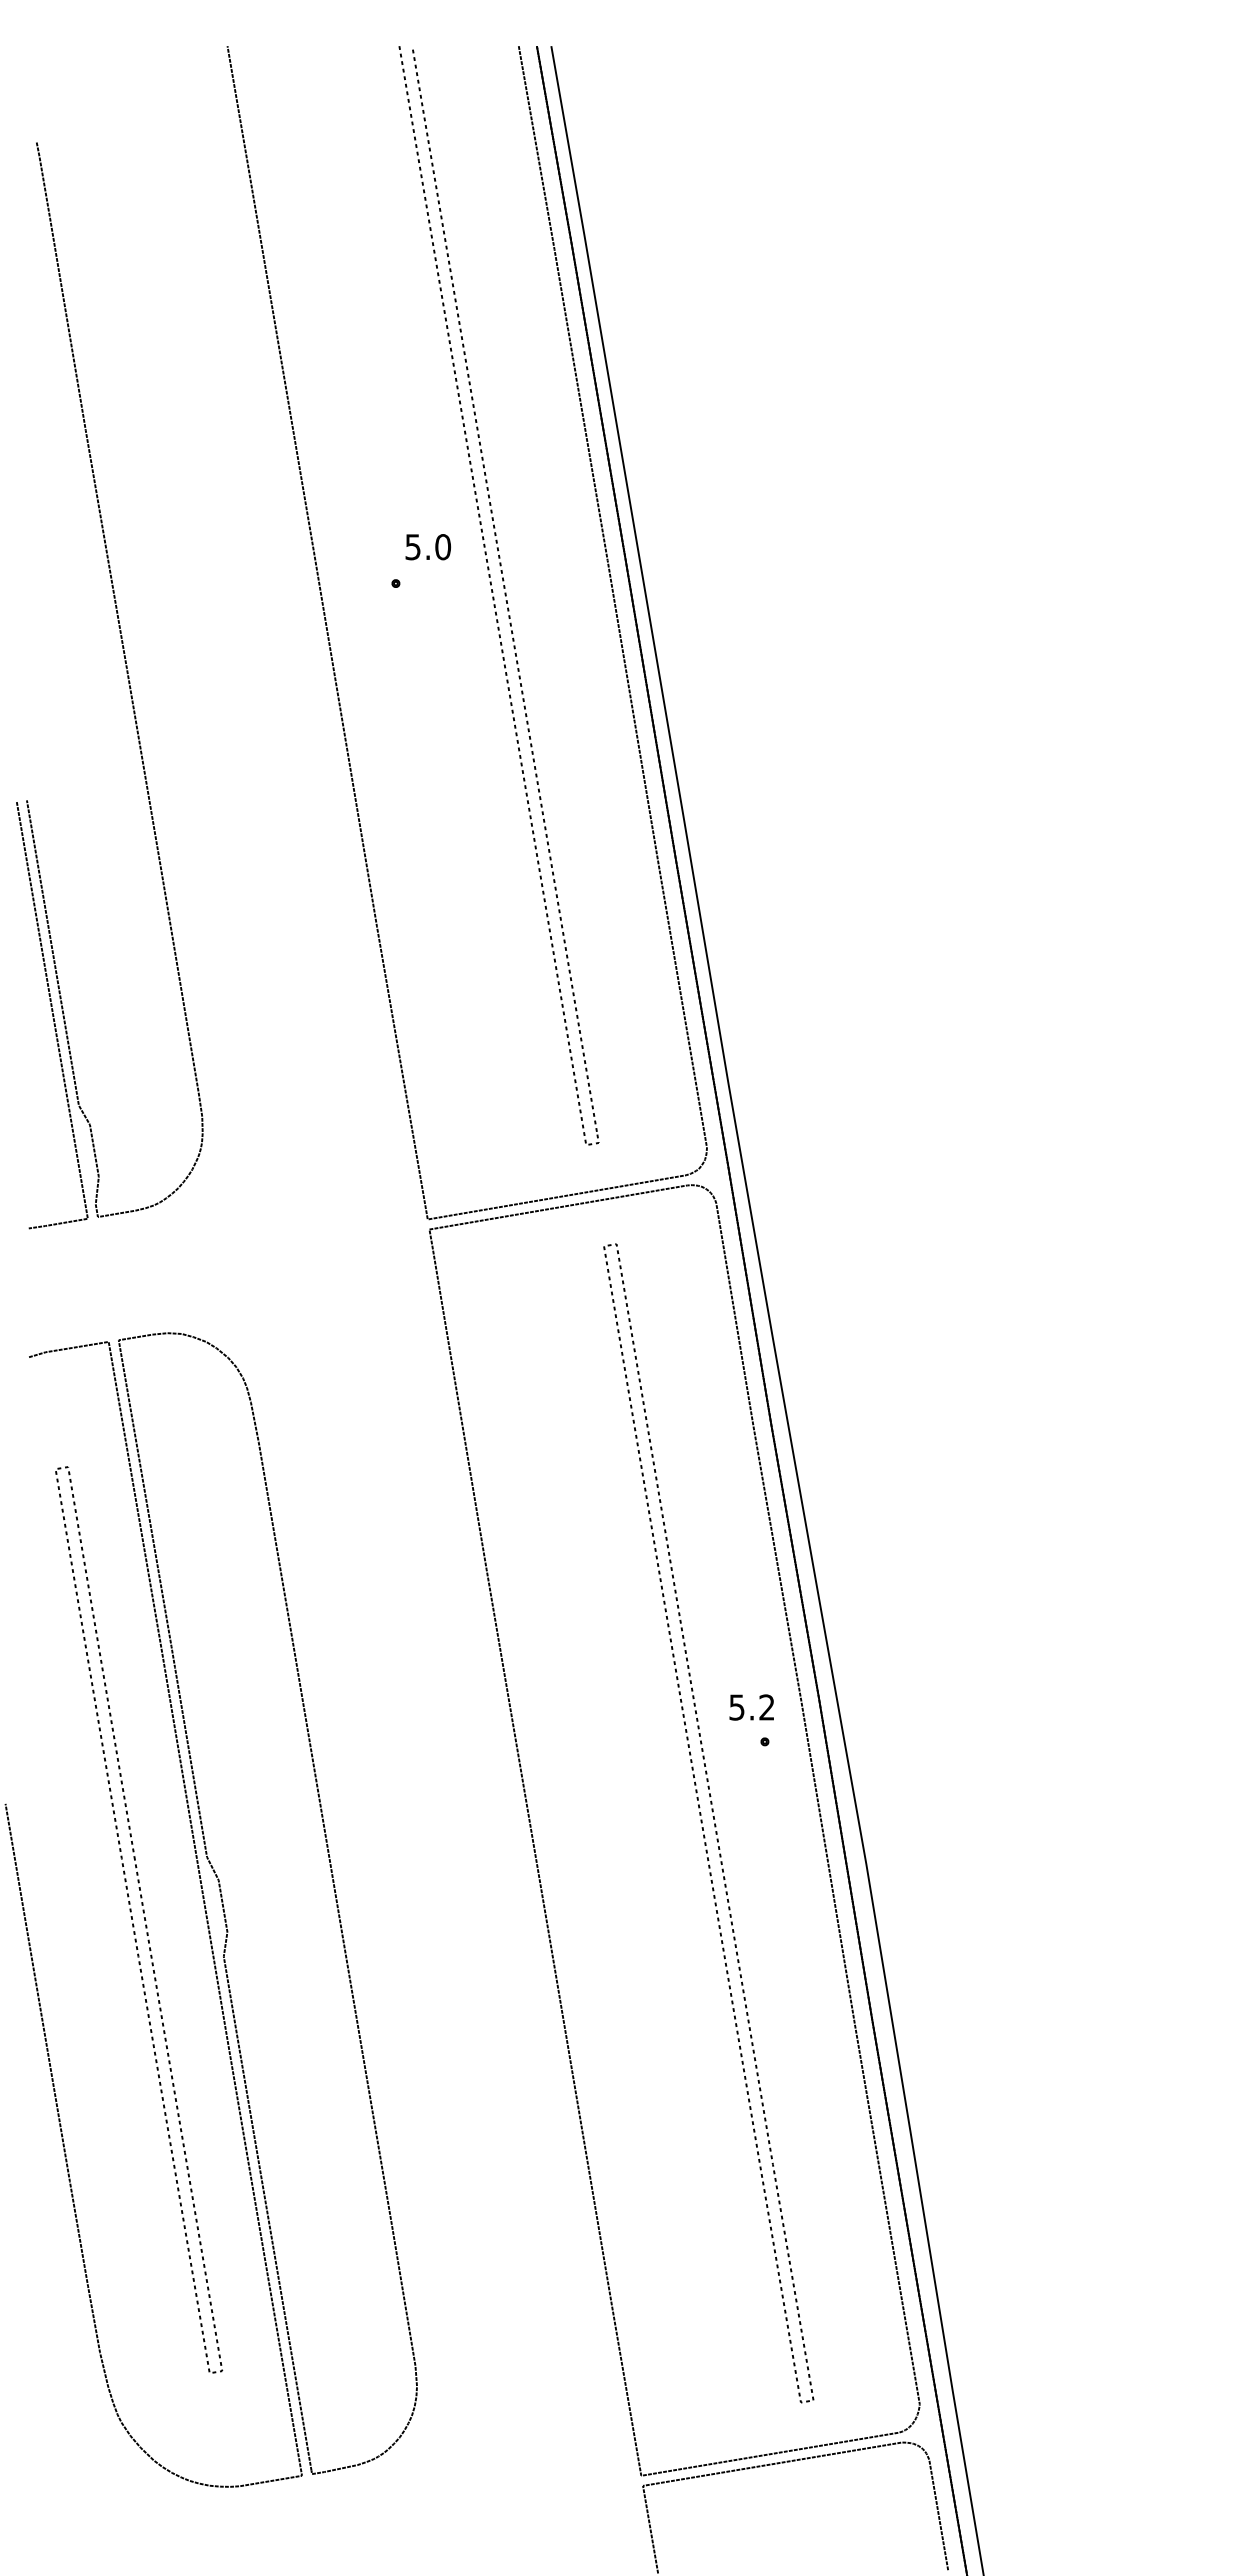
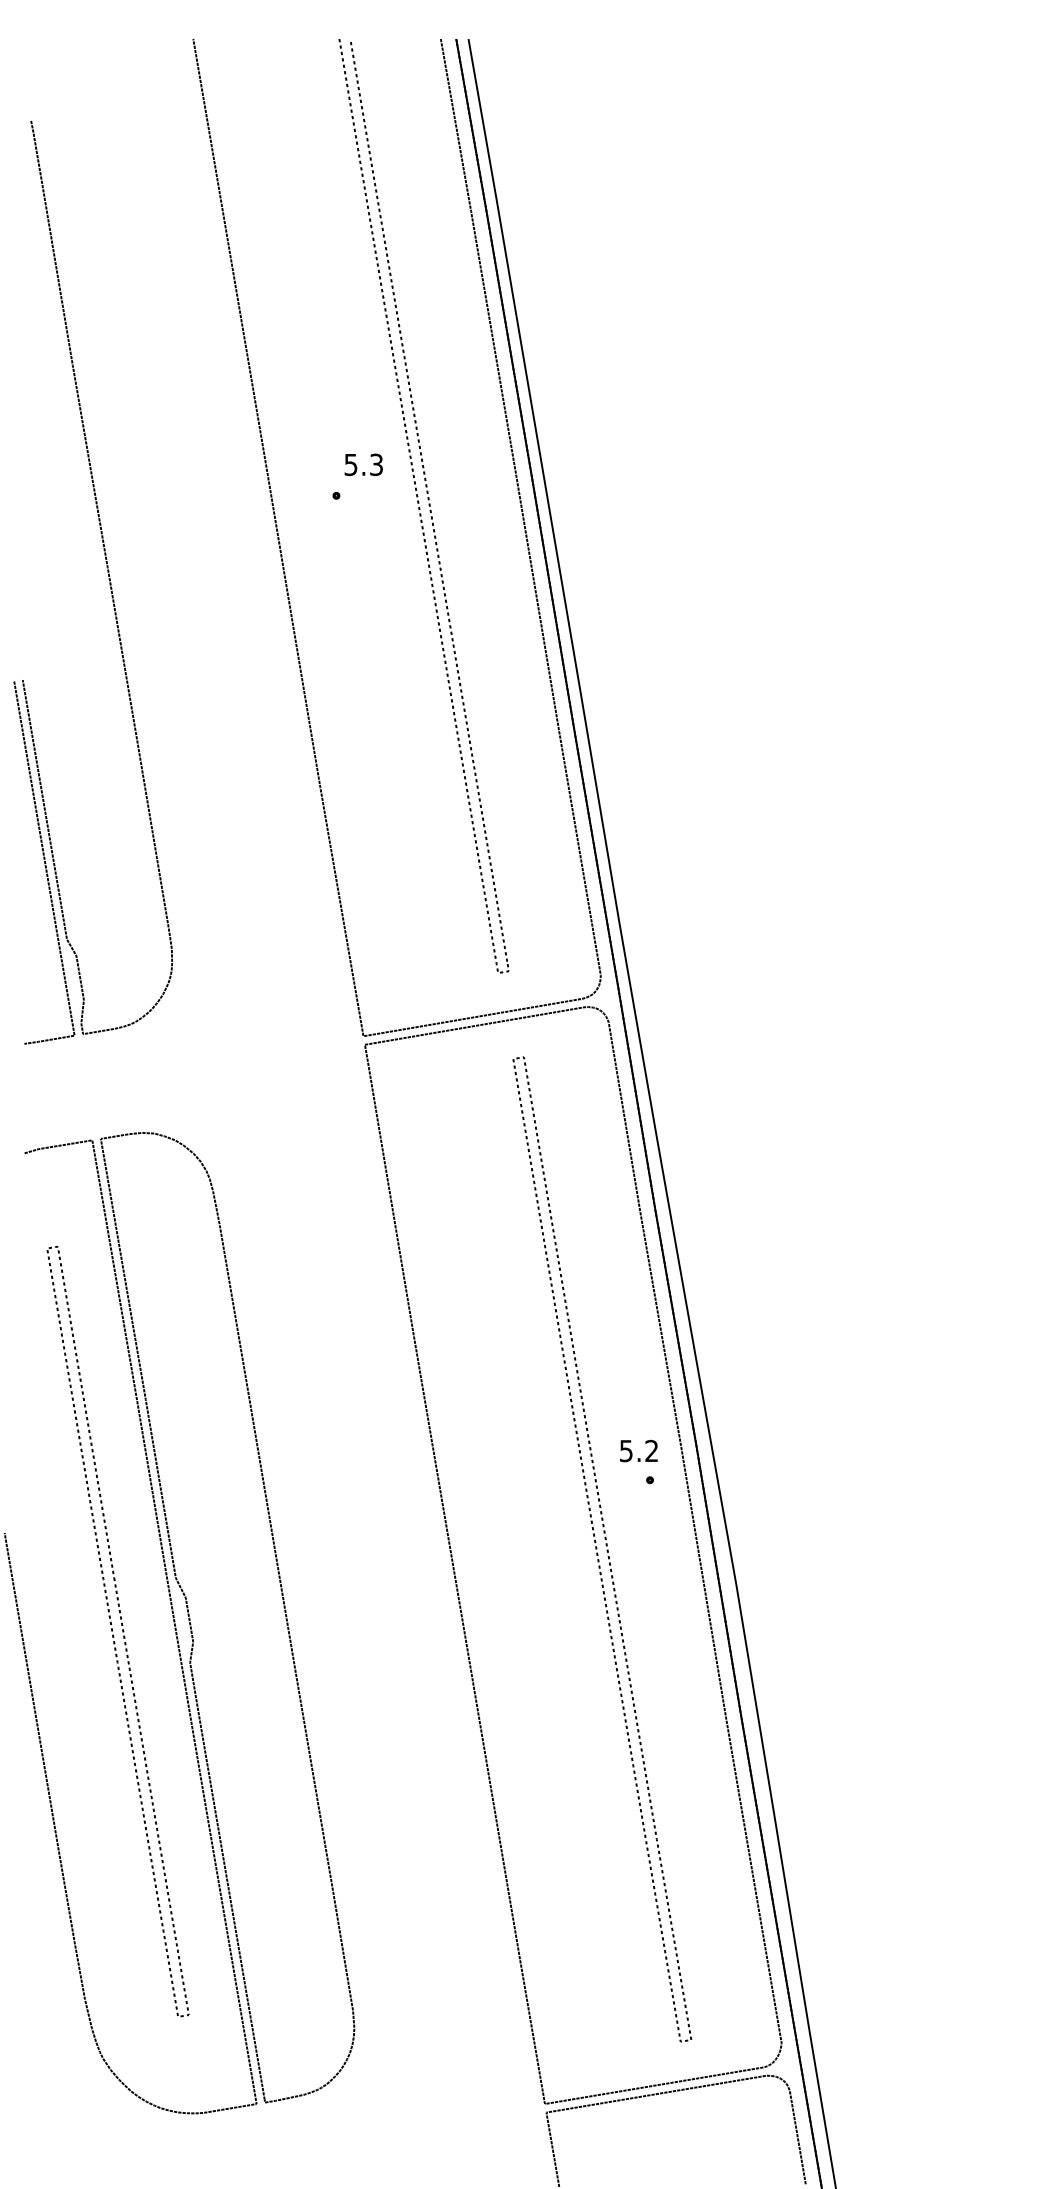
text: (443, 547) -> (376, 465), 5.0 -> 5.3

